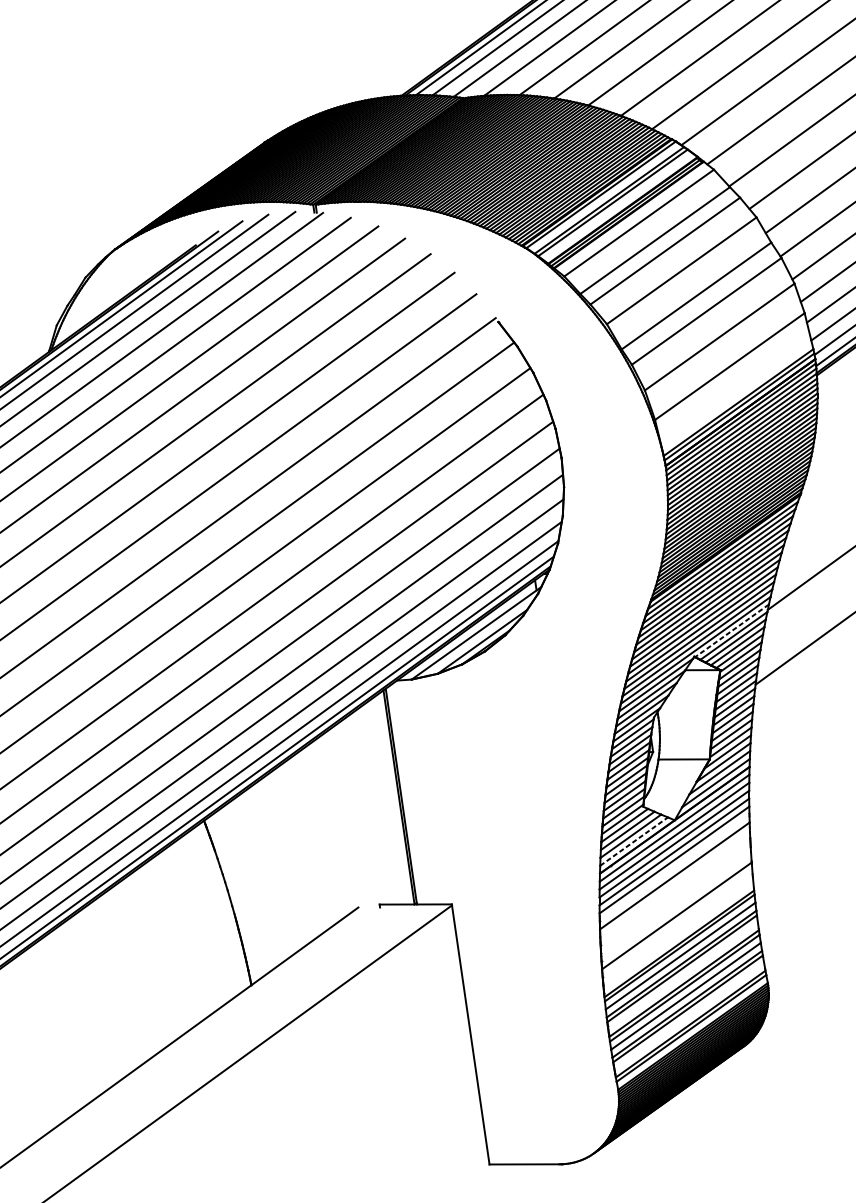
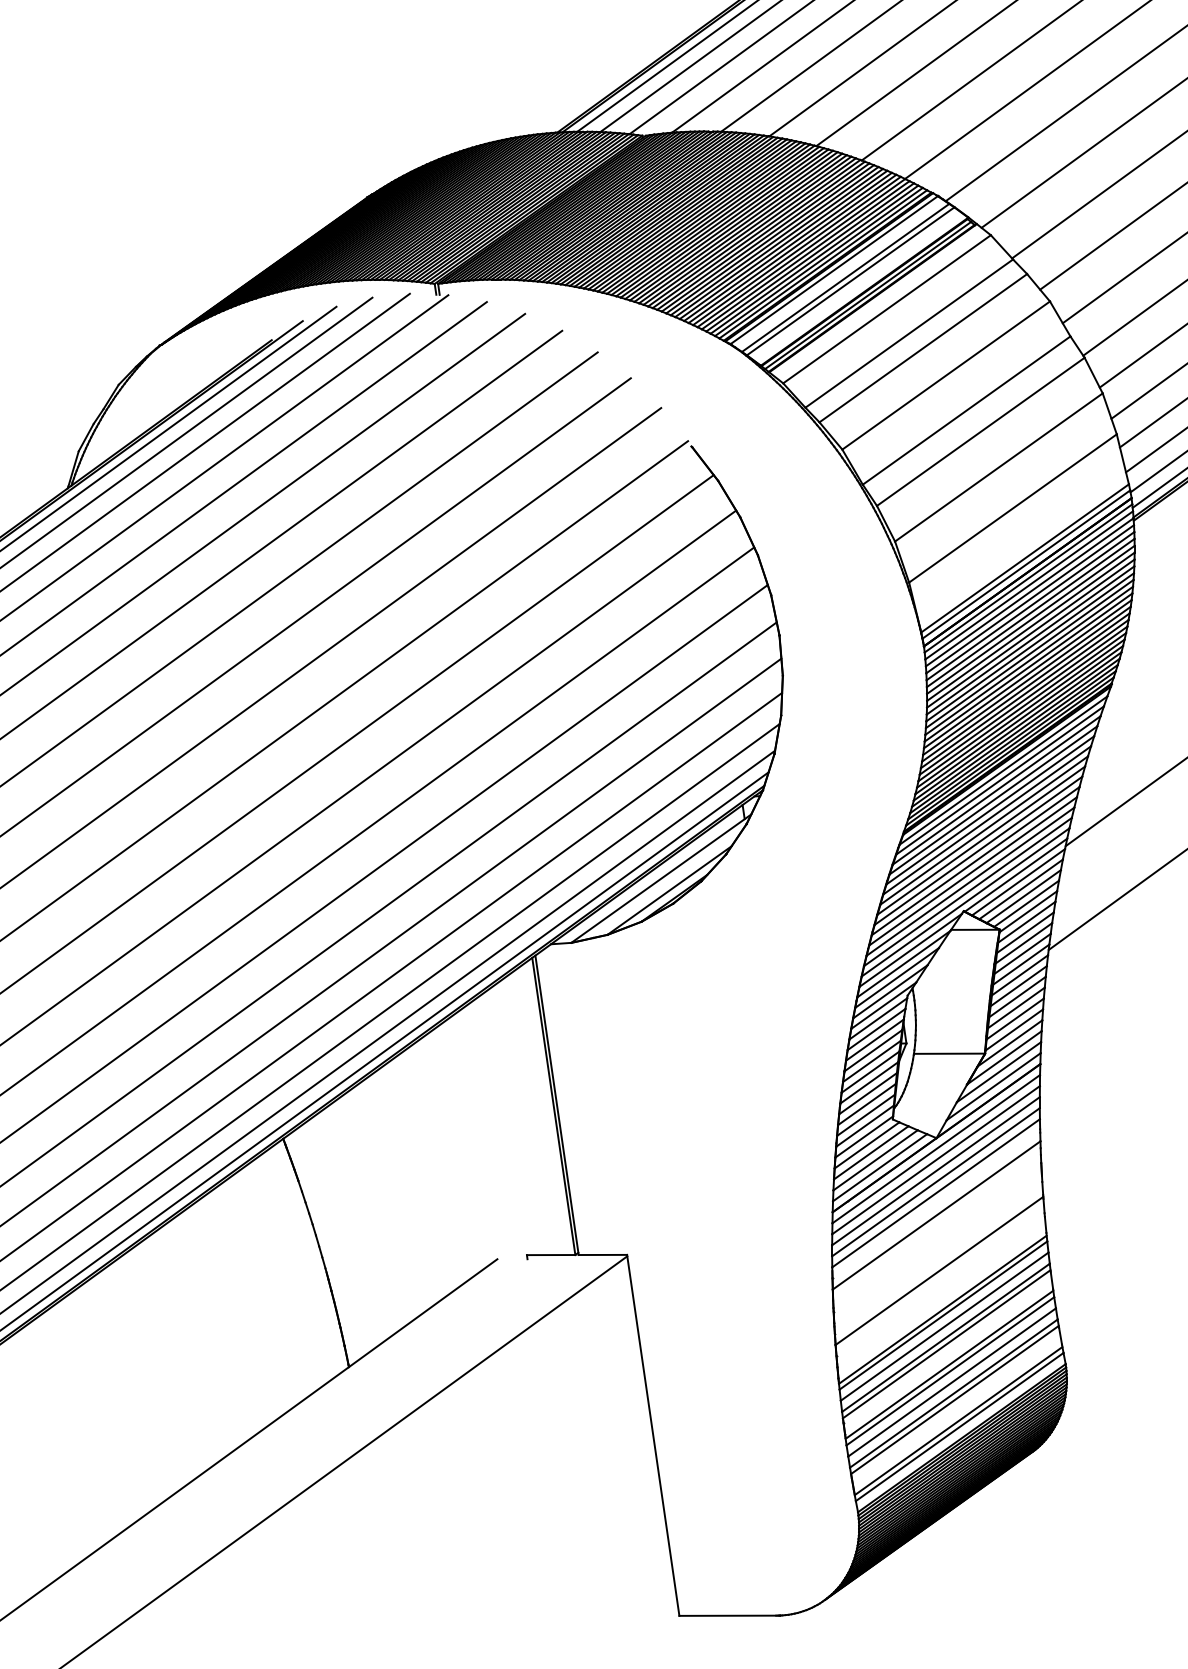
line: (732, 631) -> (1016, 875), dashed -> solid
line: (634, 841) -> (880, 1167), dashed -> solid

